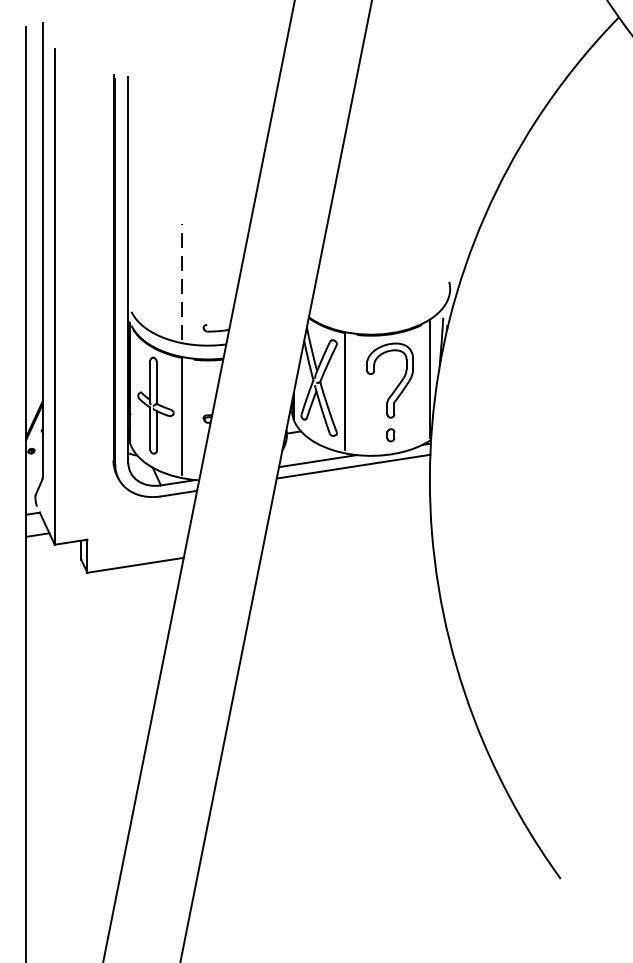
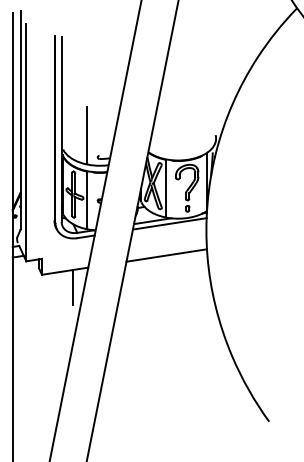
line: (182, 282) -> (87, 135), dashed -> solid
line: (346, 532) -> (166, 255), added
line: (152, 599) -> (73, 287), added

